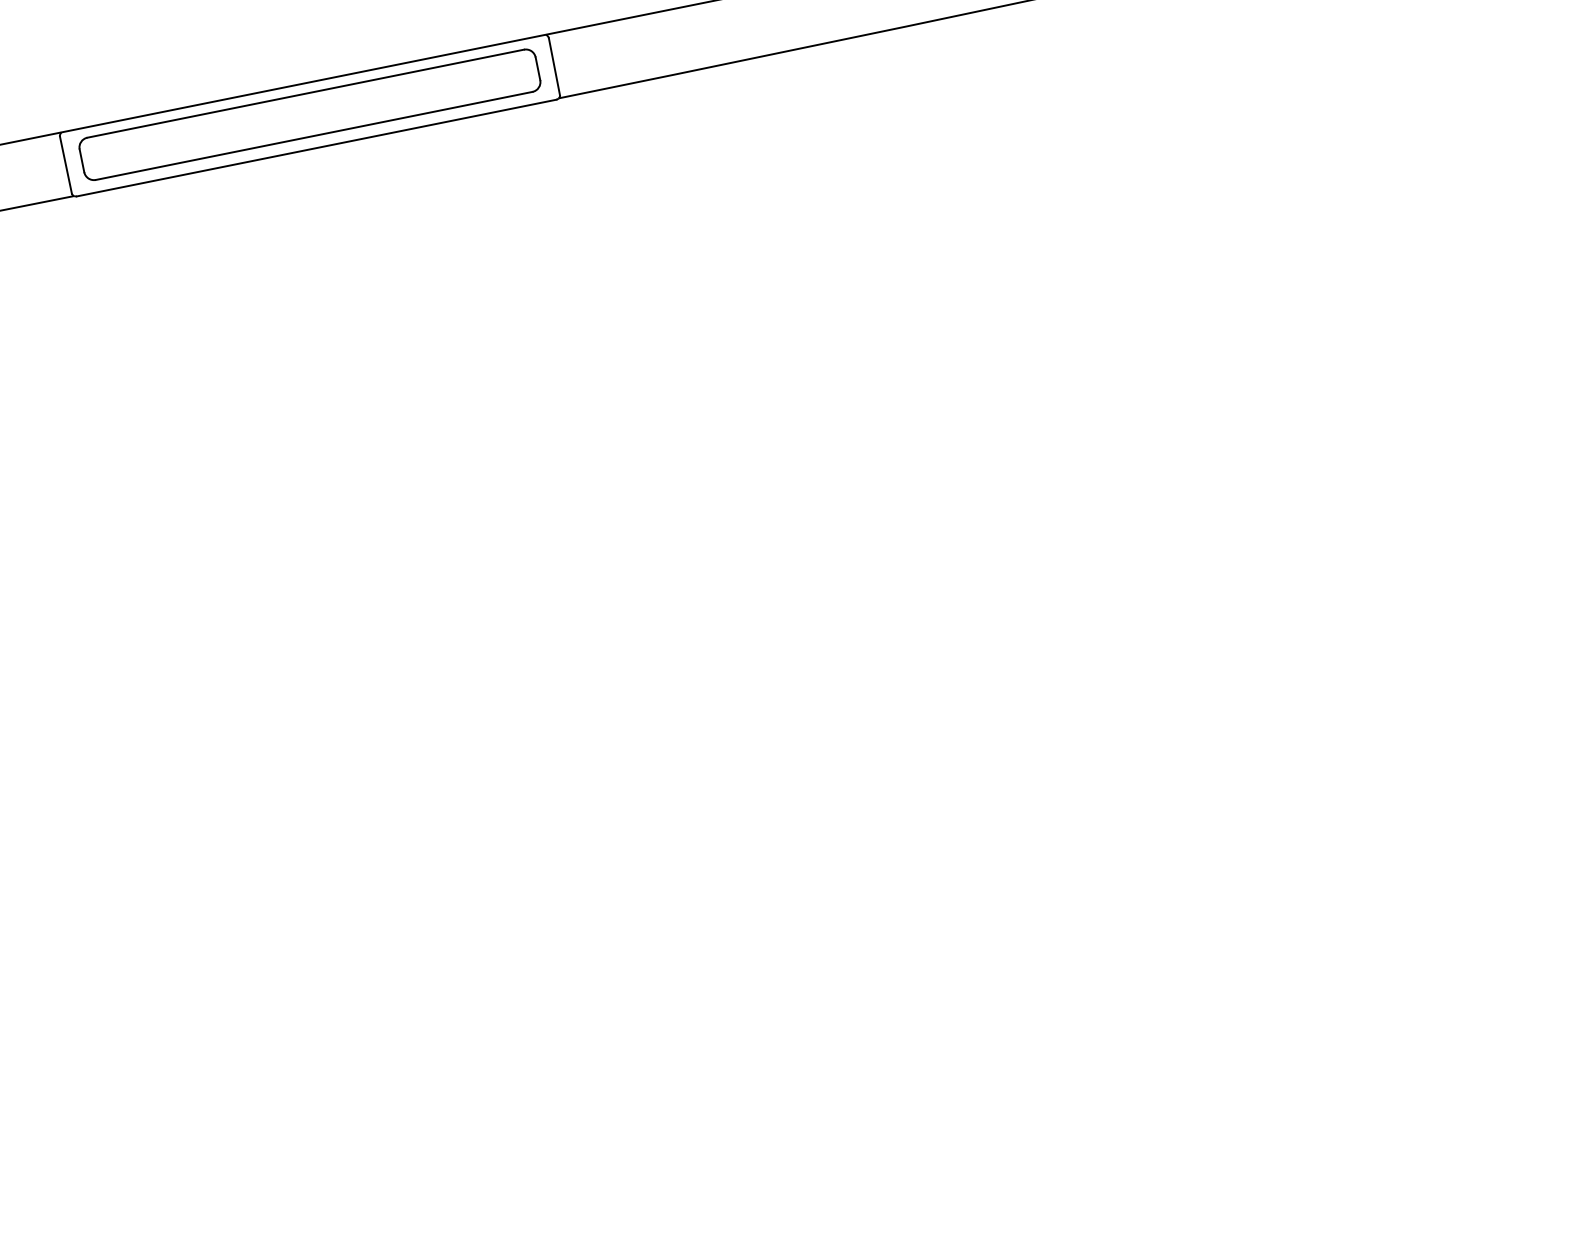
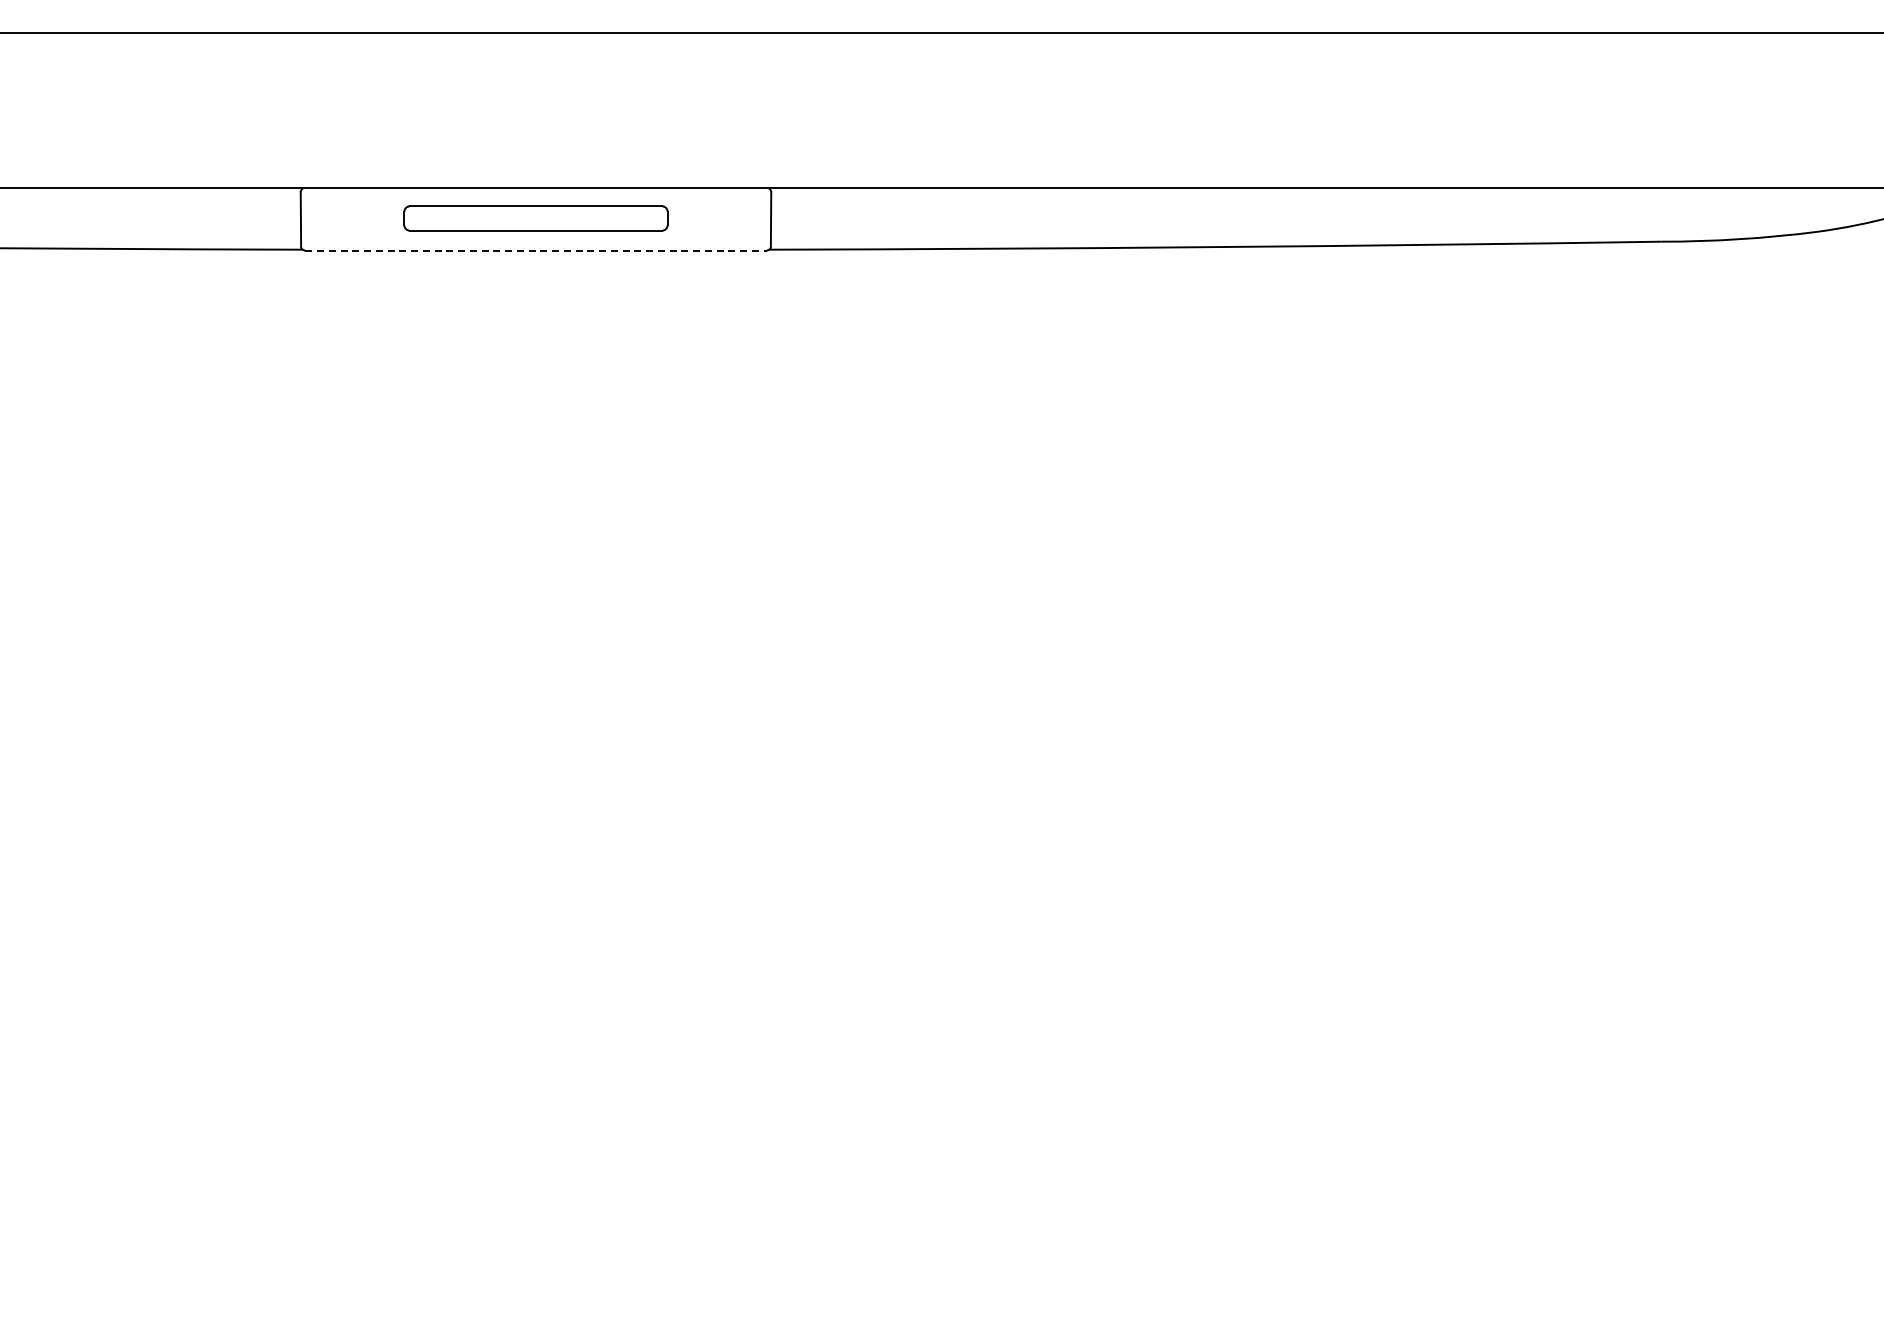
part: (309, 114) -> (535, 218), size x0.6
line: (316, 148) -> (535, 250), solid -> dashed

